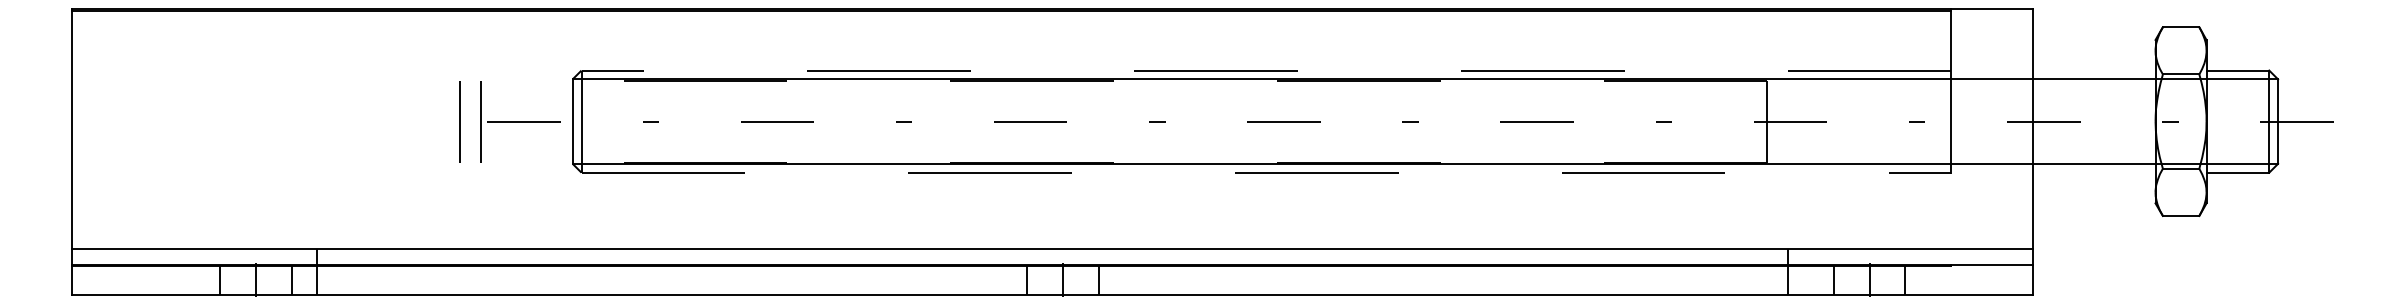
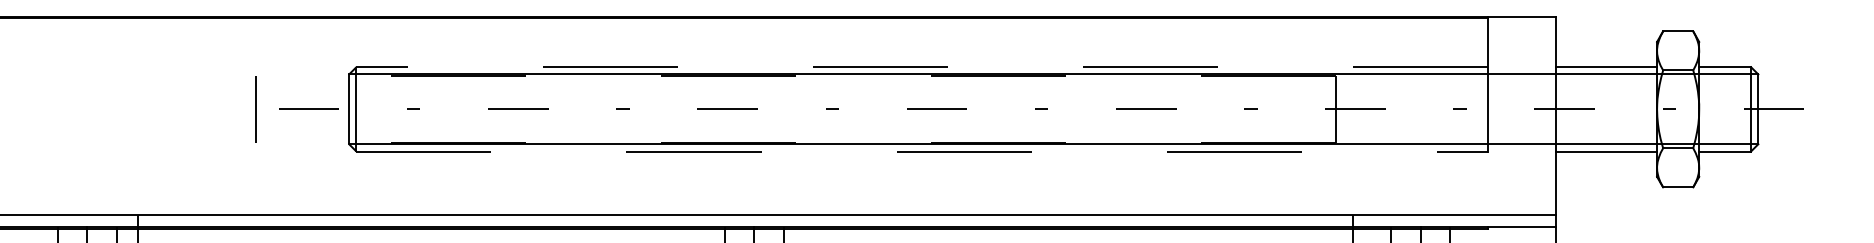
line: (2093, 70) -> (1605, 67), added
line: (480, 121) -> (272, 109), removed
line: (2093, 172) -> (1605, 151), added

